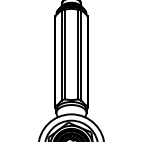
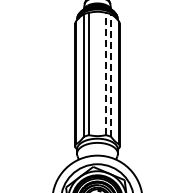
line: (77, 54) -> (105, 73), solid -> dashed
line: (81, 55) -> (111, 75), solid -> dashed

